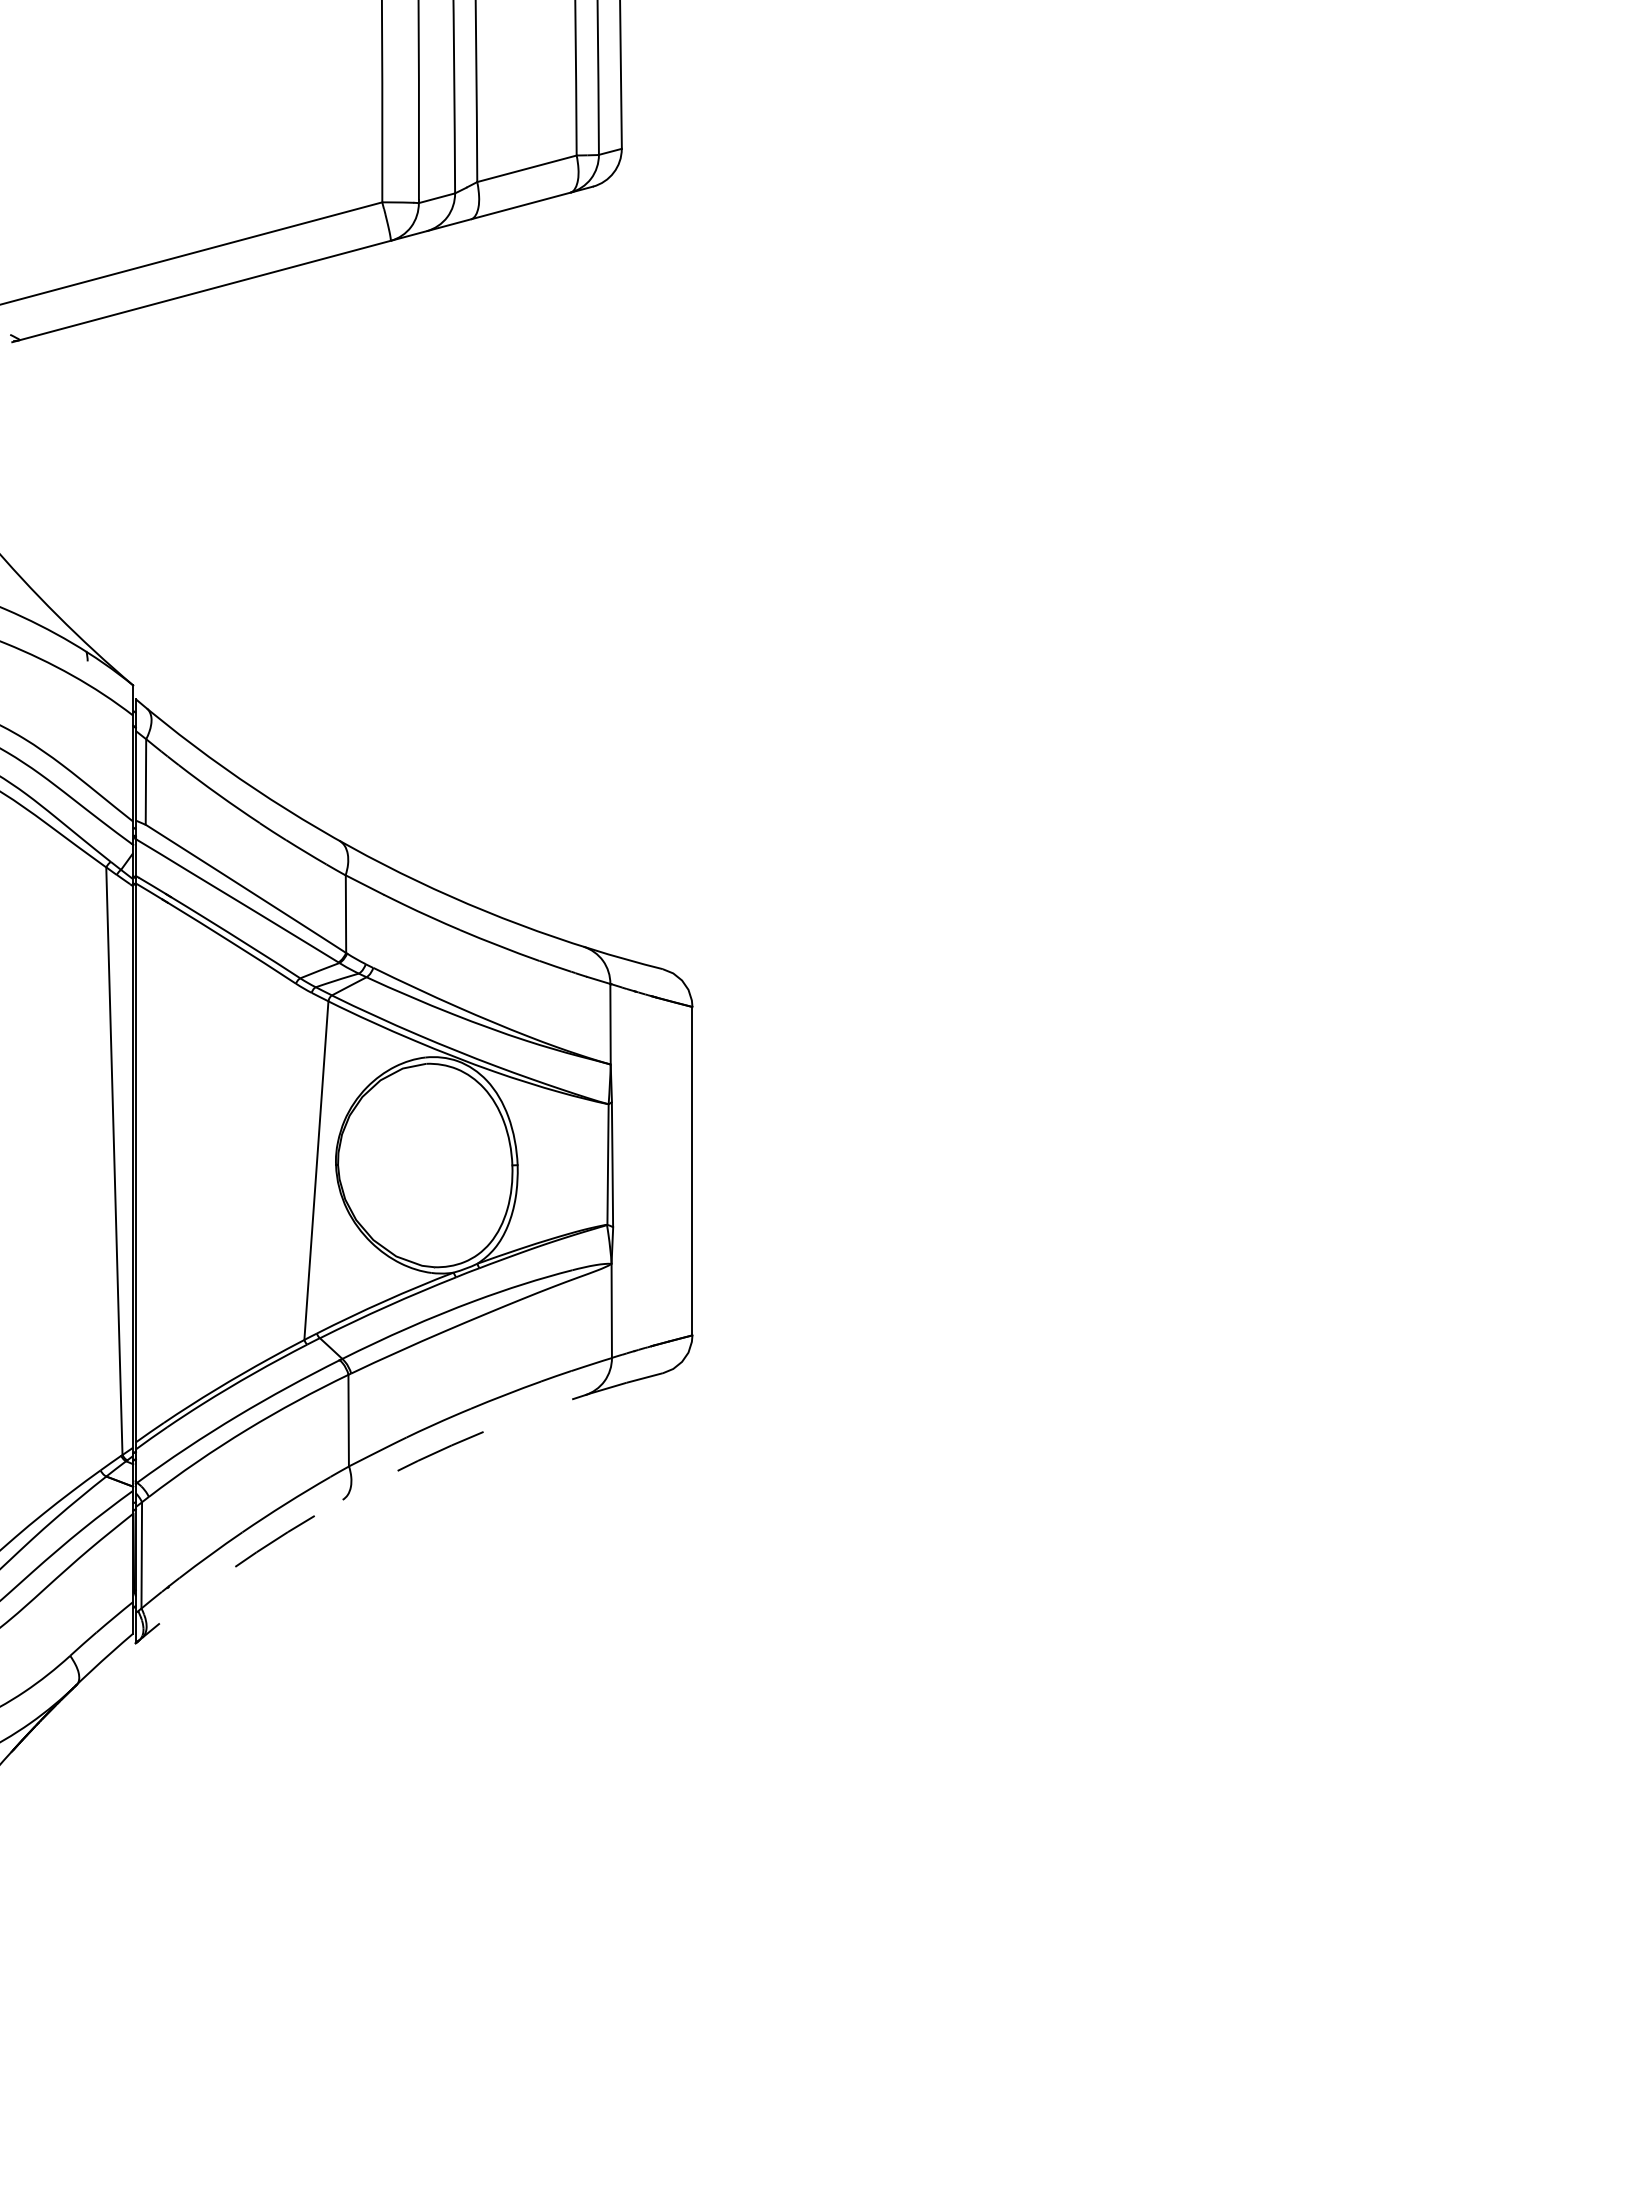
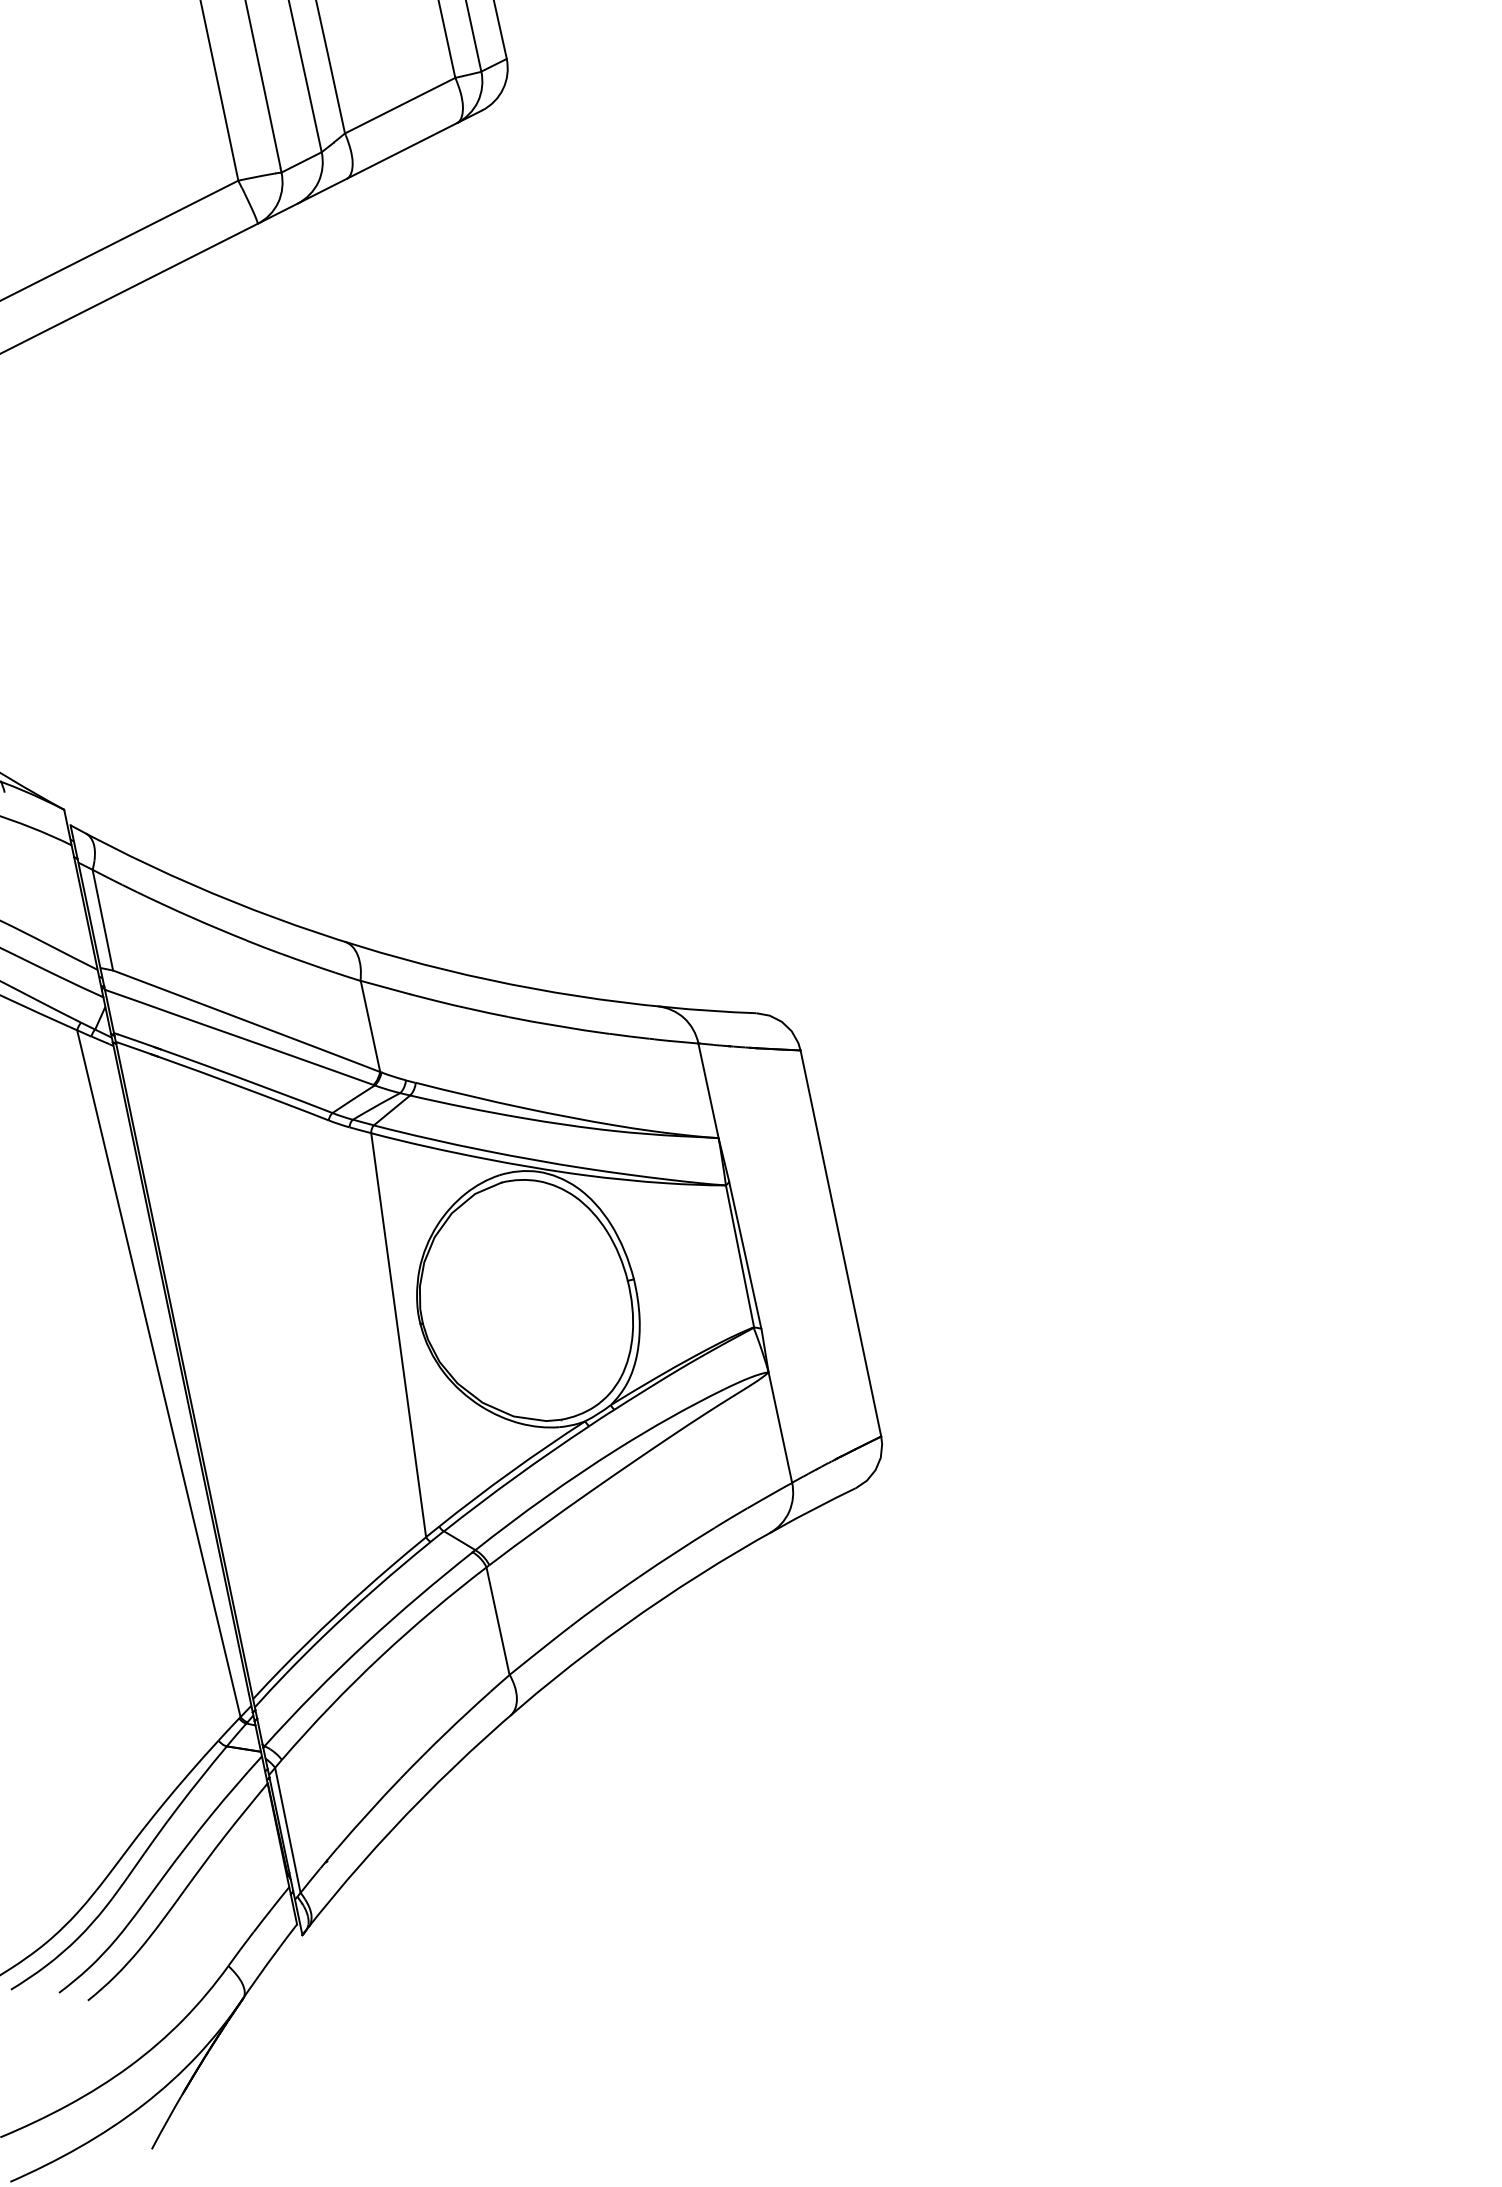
arc: (384, 1477) -> (554, 1679), dashed -> solid

